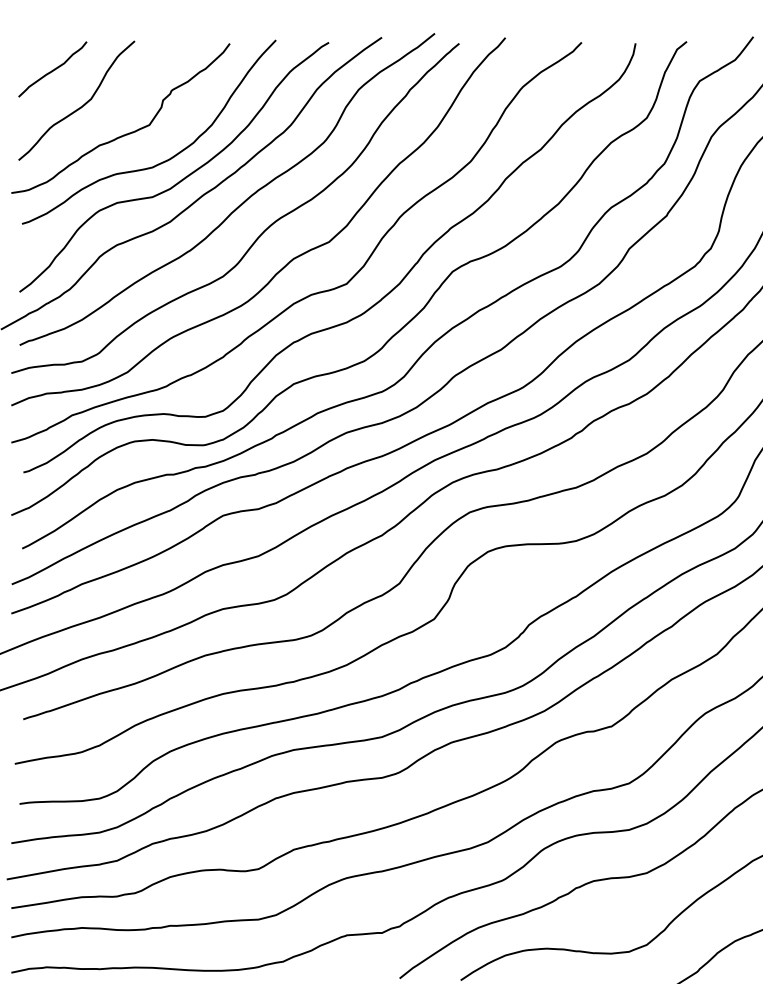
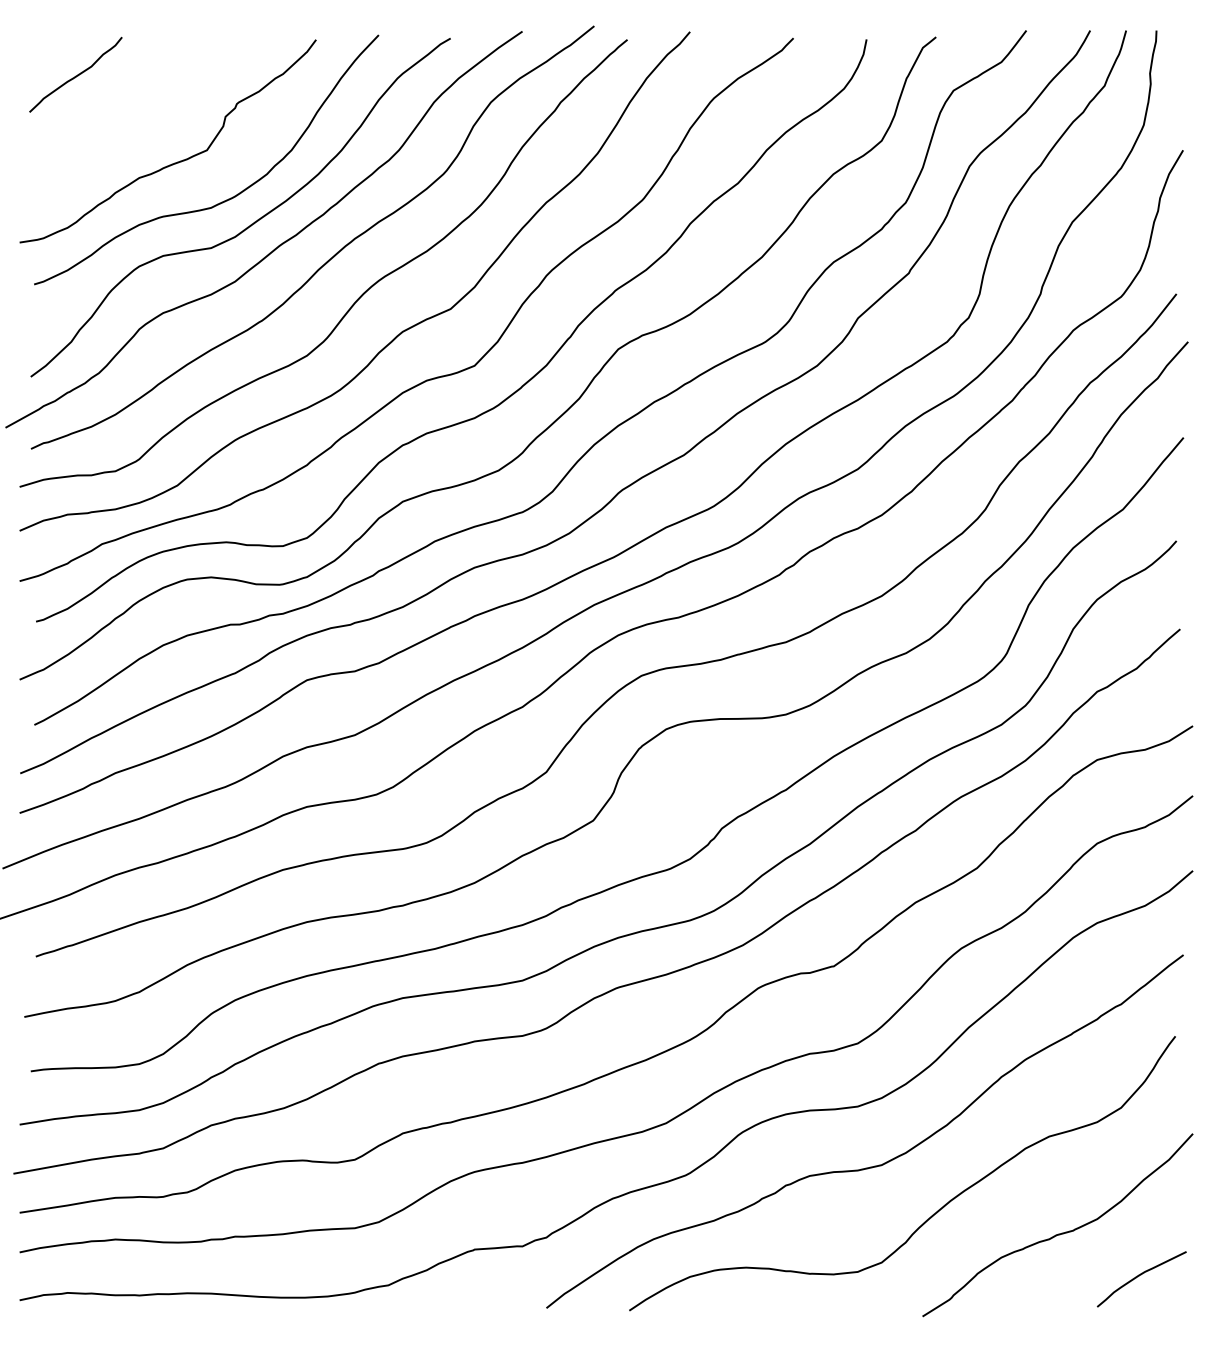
curve: (80, 106) -> (113, 125), removed

